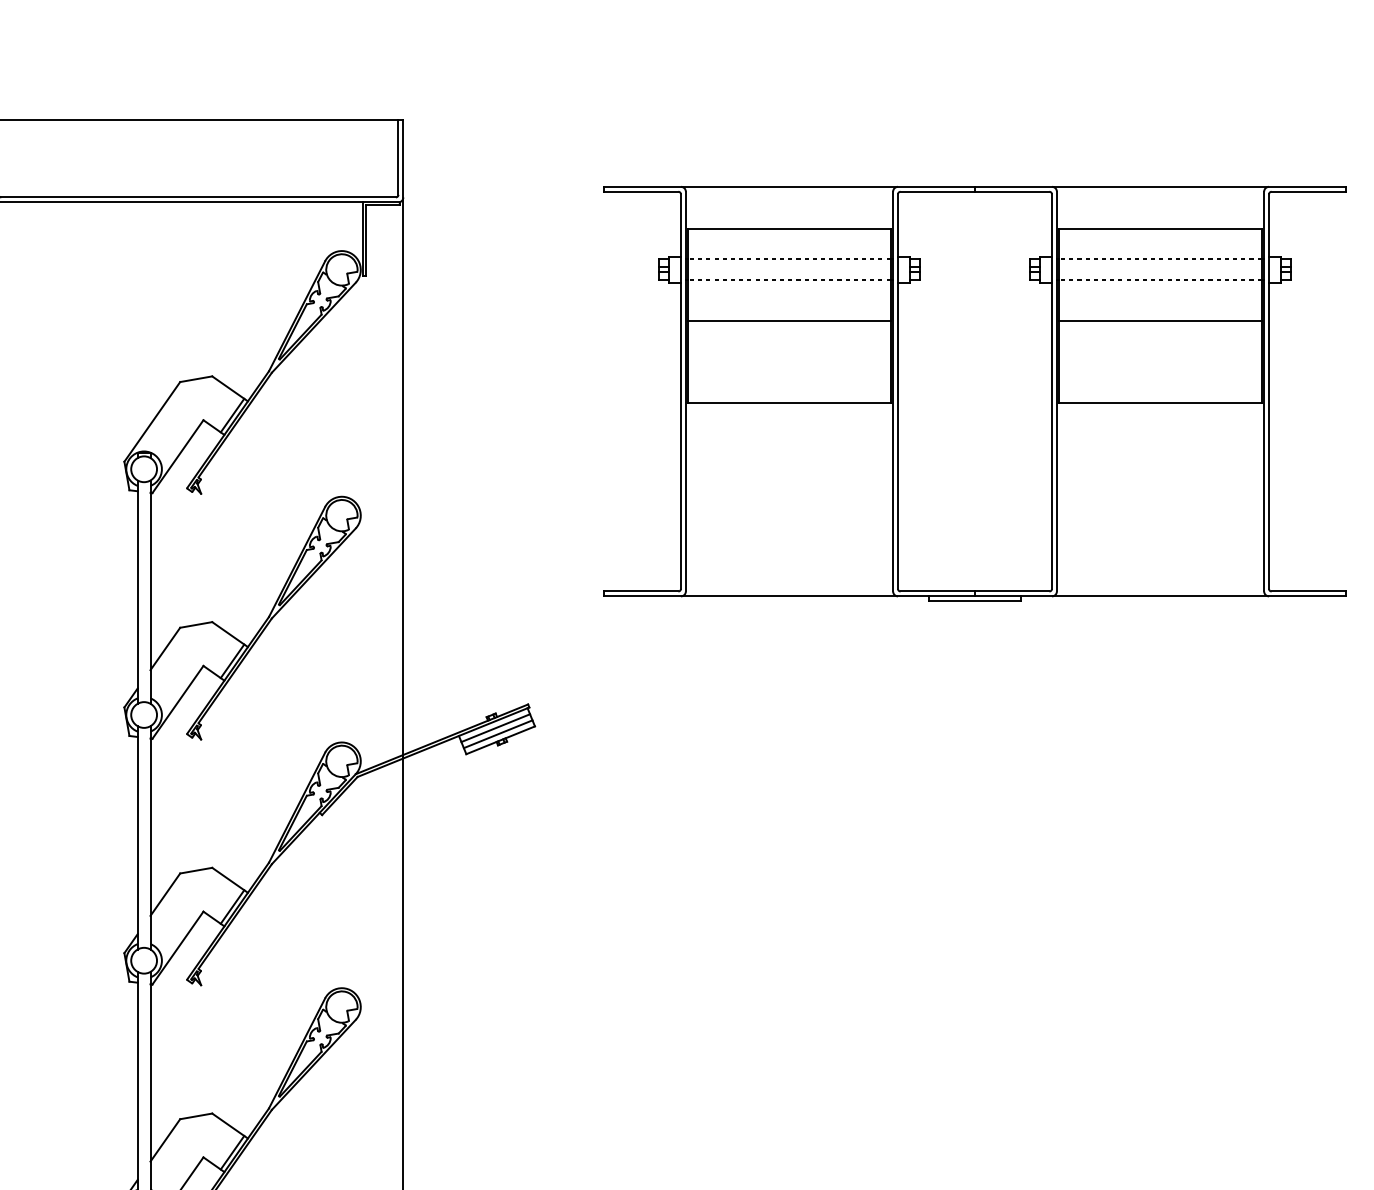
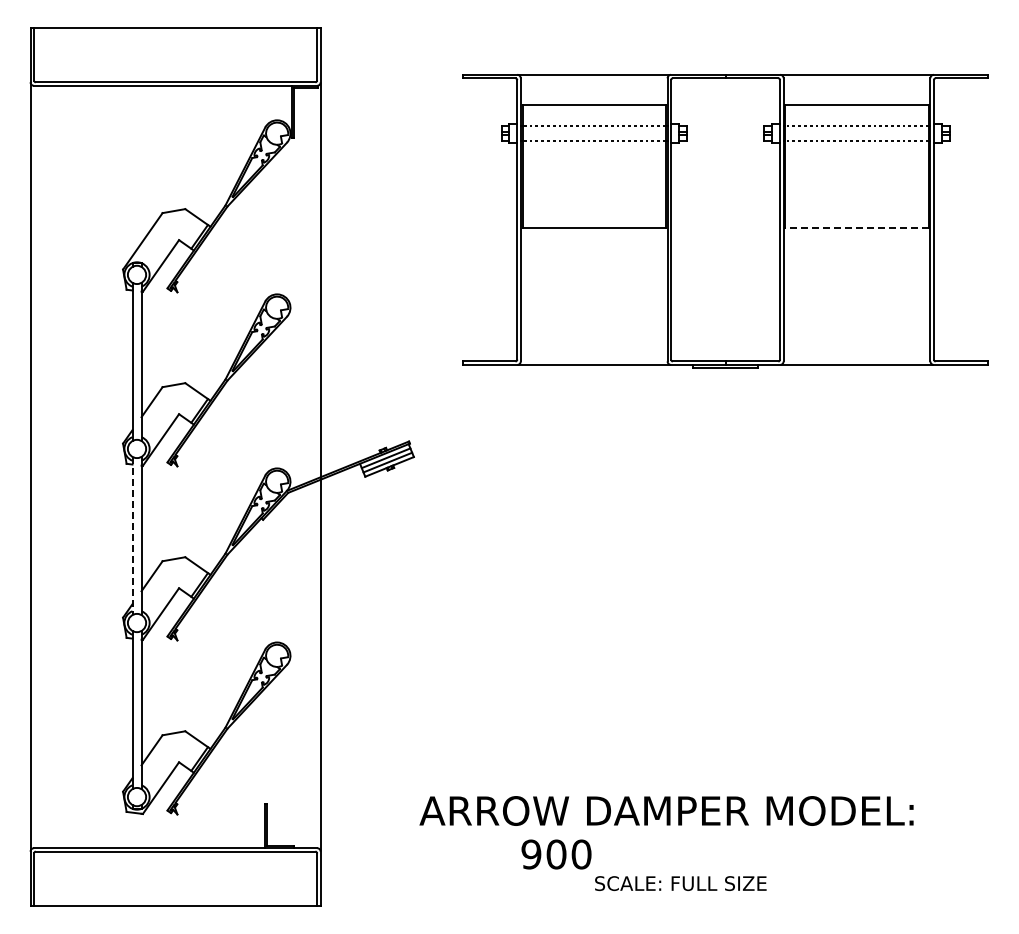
line: (788, 320) -> (593, 169), removed
line: (1159, 320) -> (856, 169), removed
line: (1161, 402) -> (857, 227), solid -> dashed
line: (137, 838) -> (132, 536), solid -> dashed

